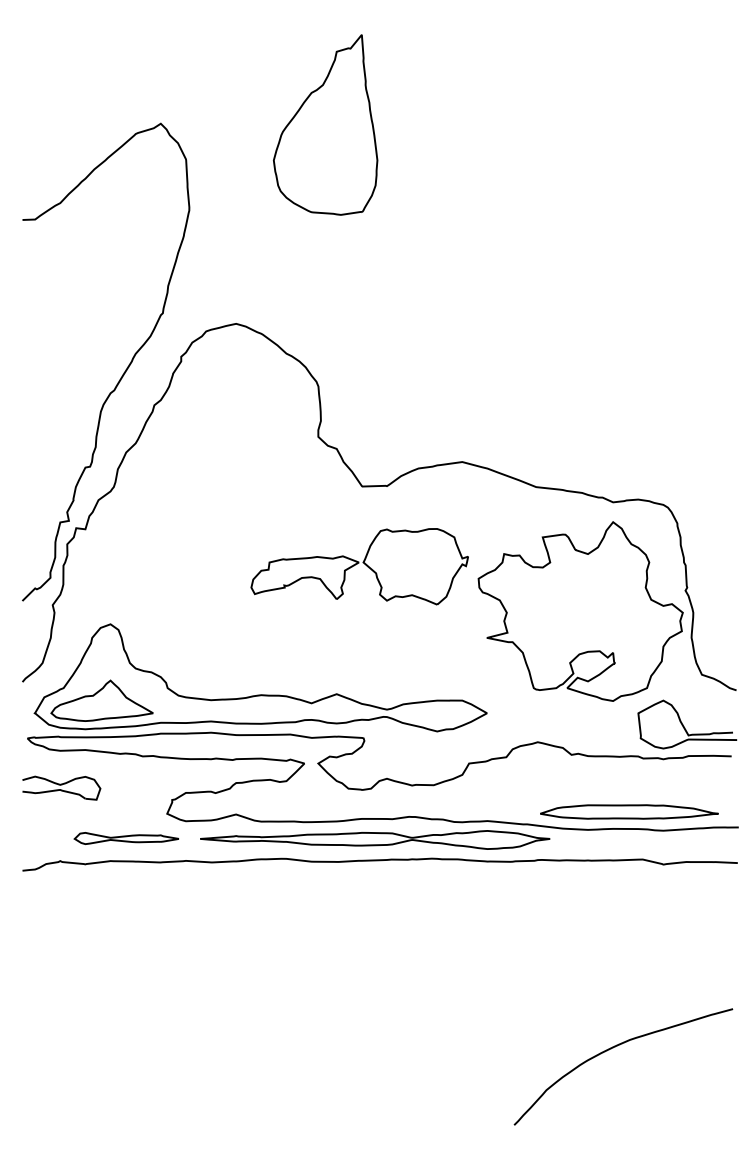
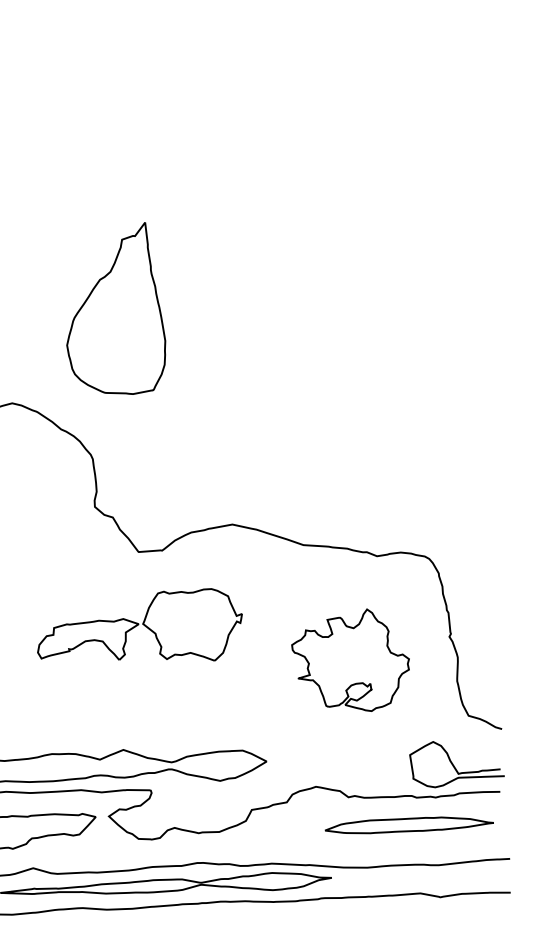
part: (325, 124) -> (114, 309), moved
part: (580, 611) -> (350, 661), size x0.6
part: (629, 811) -> (409, 824), moved

